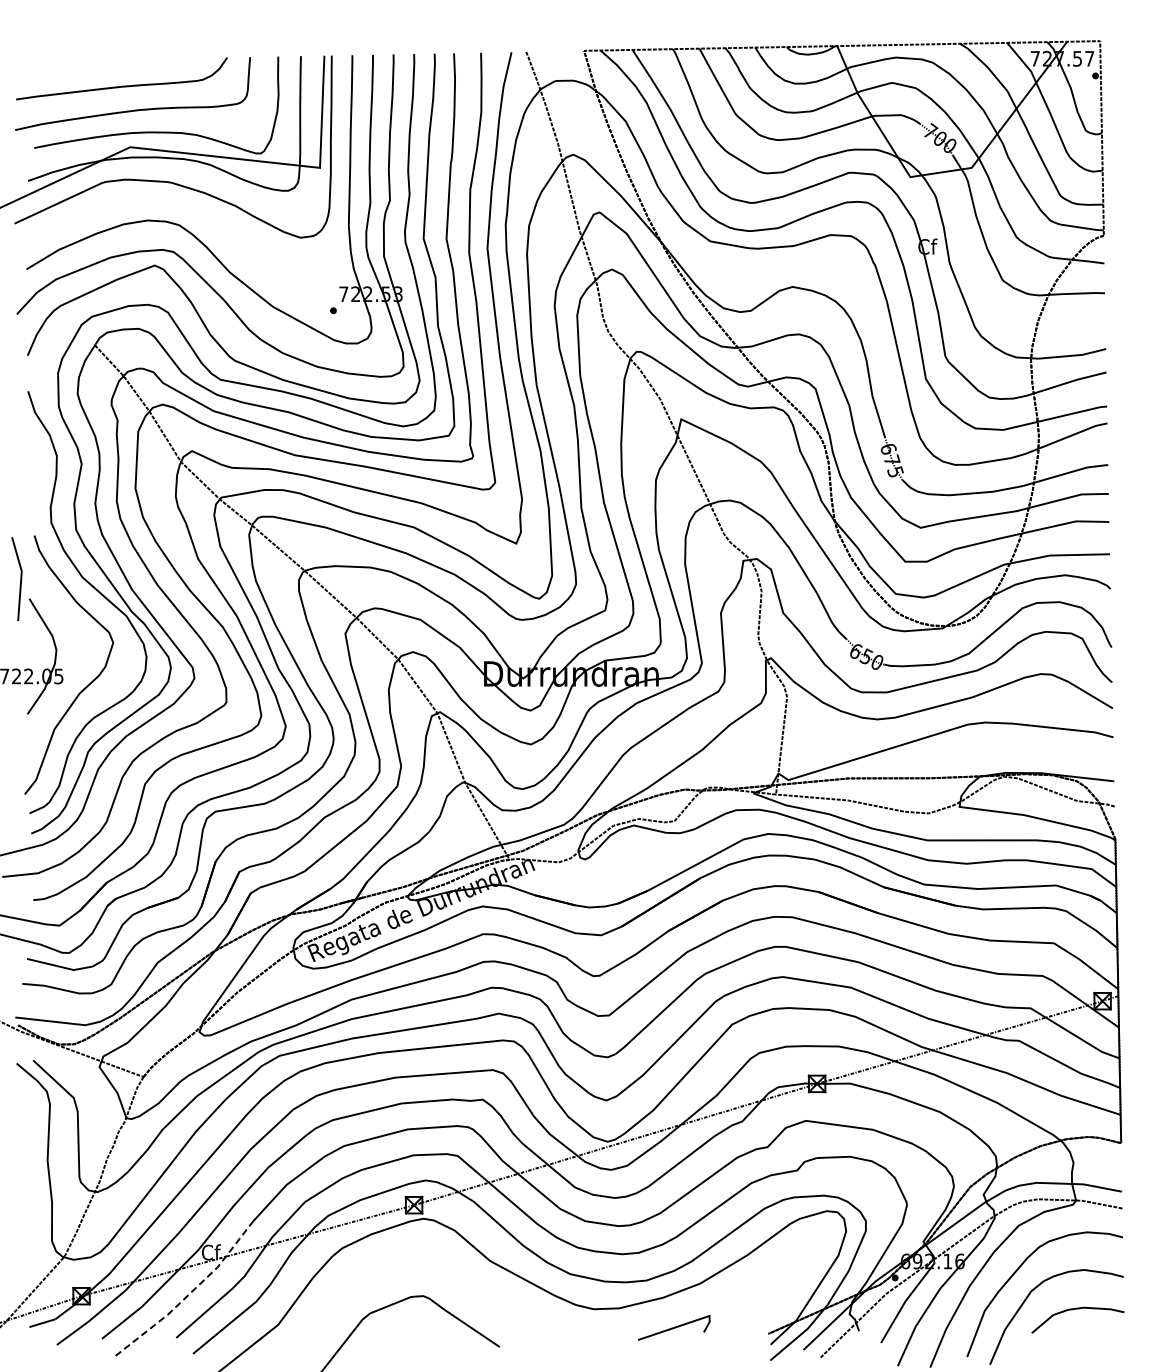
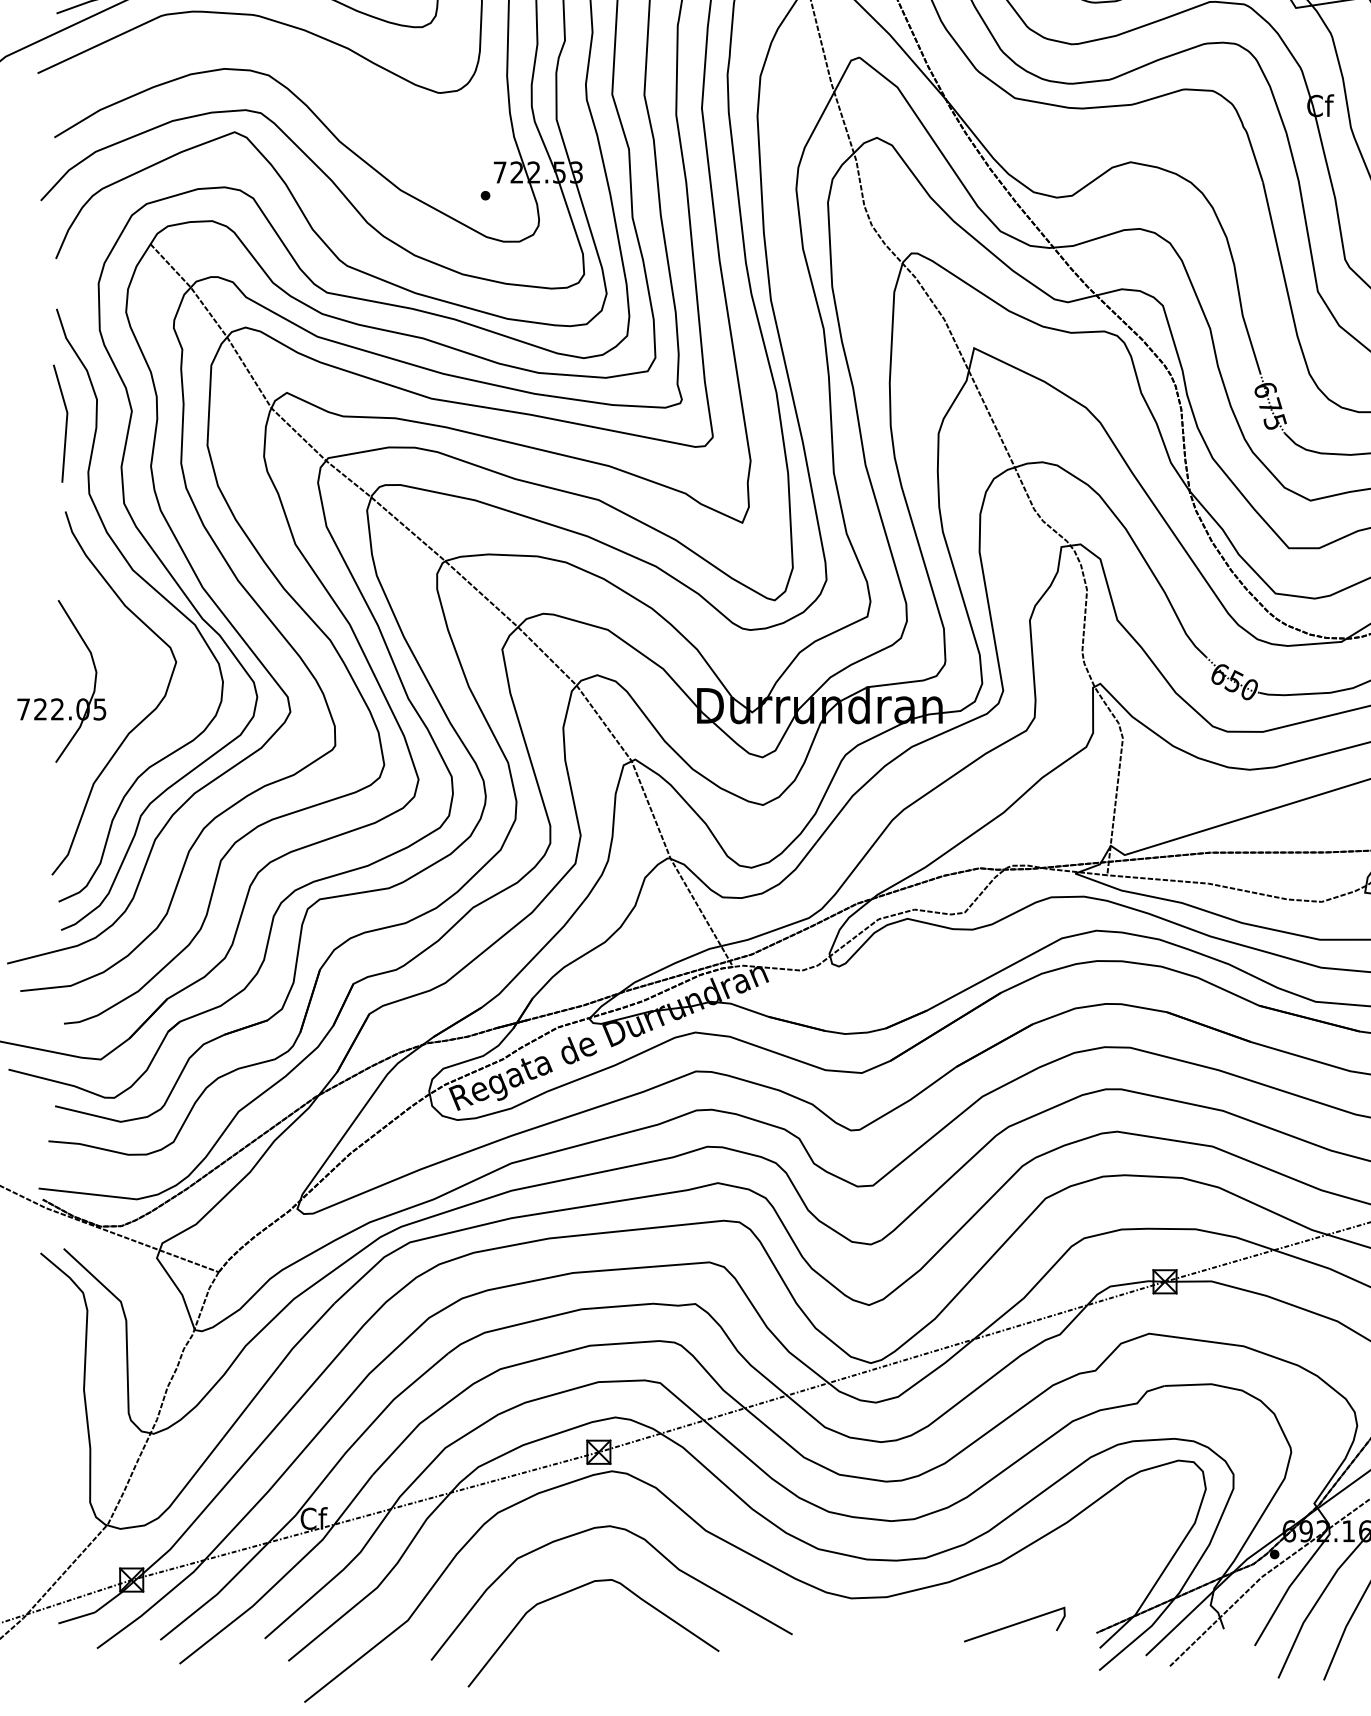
line: (20, 578) -> (65, 422), moved
curve: (449, 1271) -> (648, 1545), added
line: (190, 1293) -> (284, 1576), dashed -> solid
line: (674, 1327) -> (1015, 1624), moved

